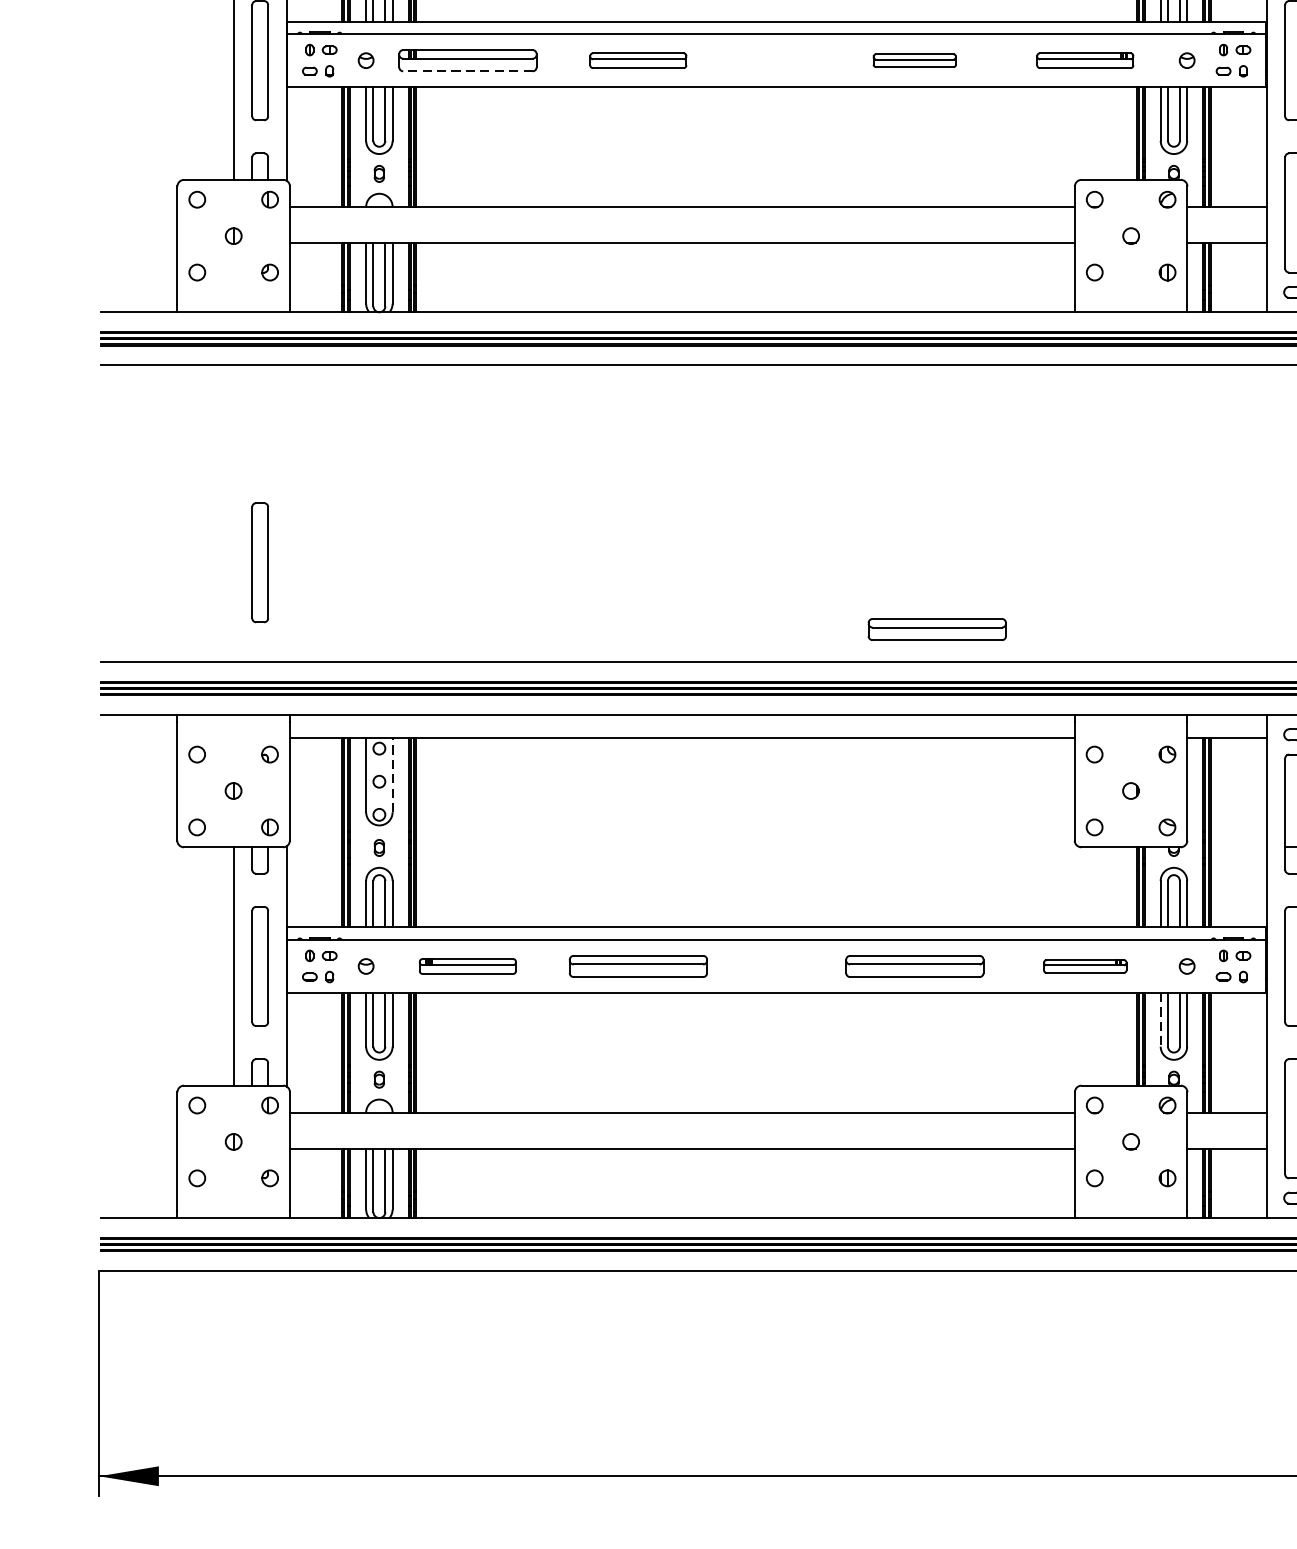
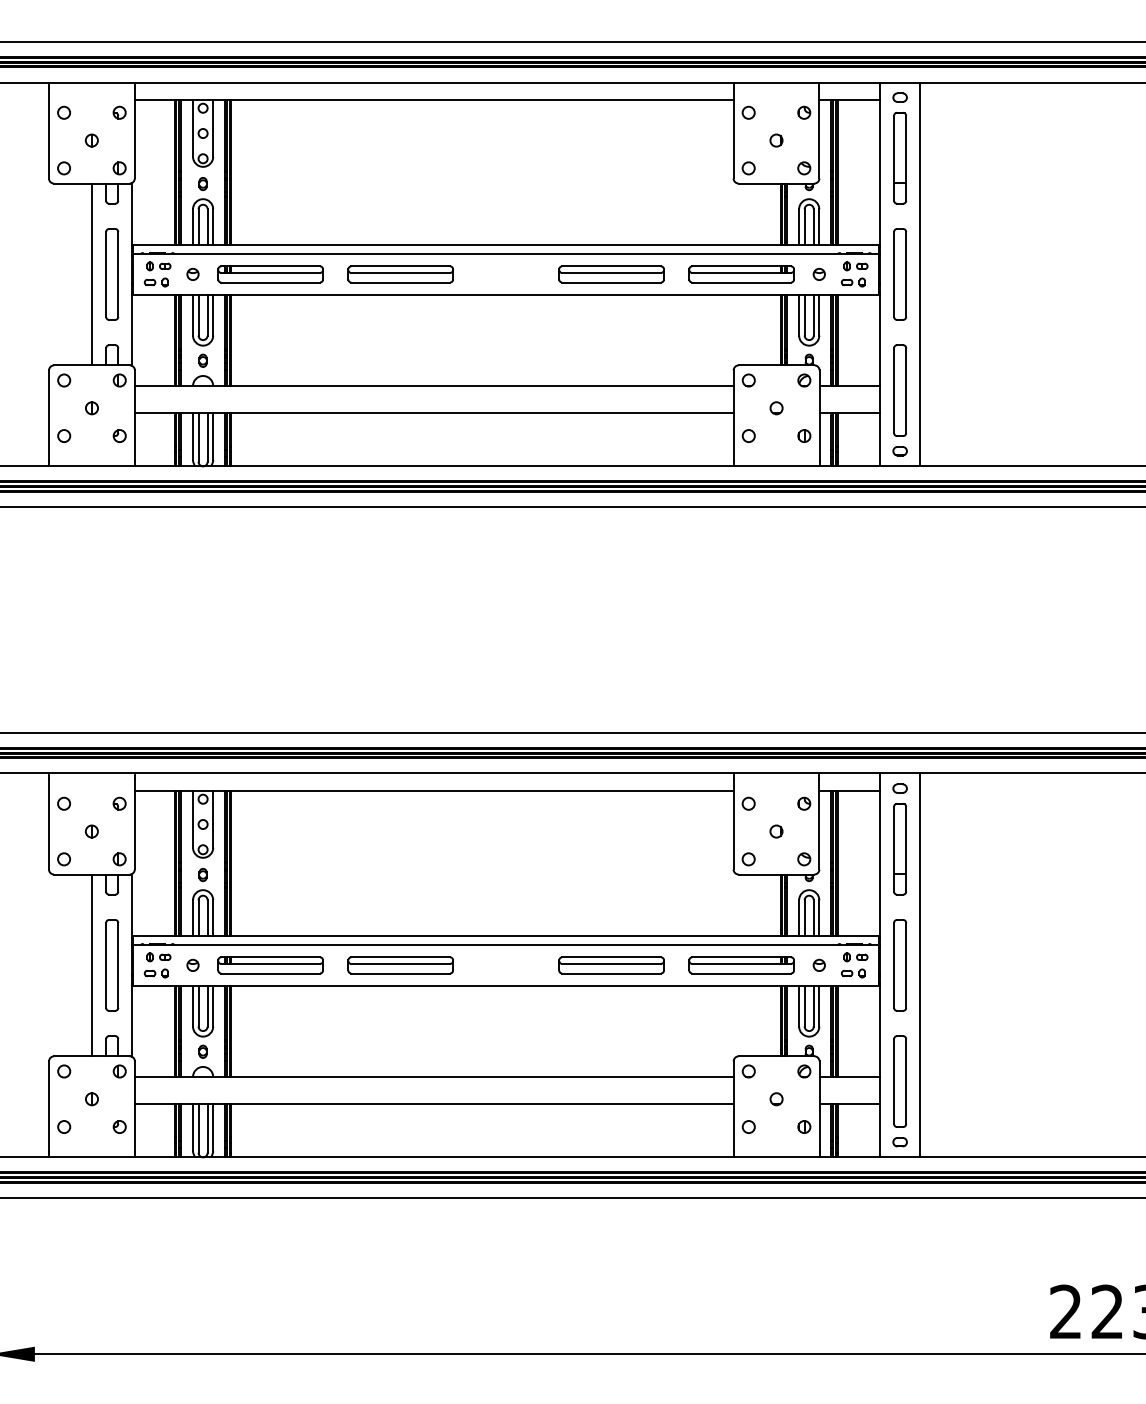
part: (638, 60) -> (400, 274), size x1.43
part: (914, 60) -> (611, 274), size x1.67
part: (1085, 60) -> (741, 274), size x1.43
line: (467, 71) -> (270, 282), dashed -> solid
part: (260, 562) -> (112, 657), removed
part: (937, 629) -> (628, 708), removed
line: (393, 773) -> (213, 818), dashed -> solid
part: (467, 966) -> (270, 965), size x1.43
part: (1085, 966) -> (741, 965), size x1.67
line: (1161, 1020) -> (799, 1006), dashed -> solid

